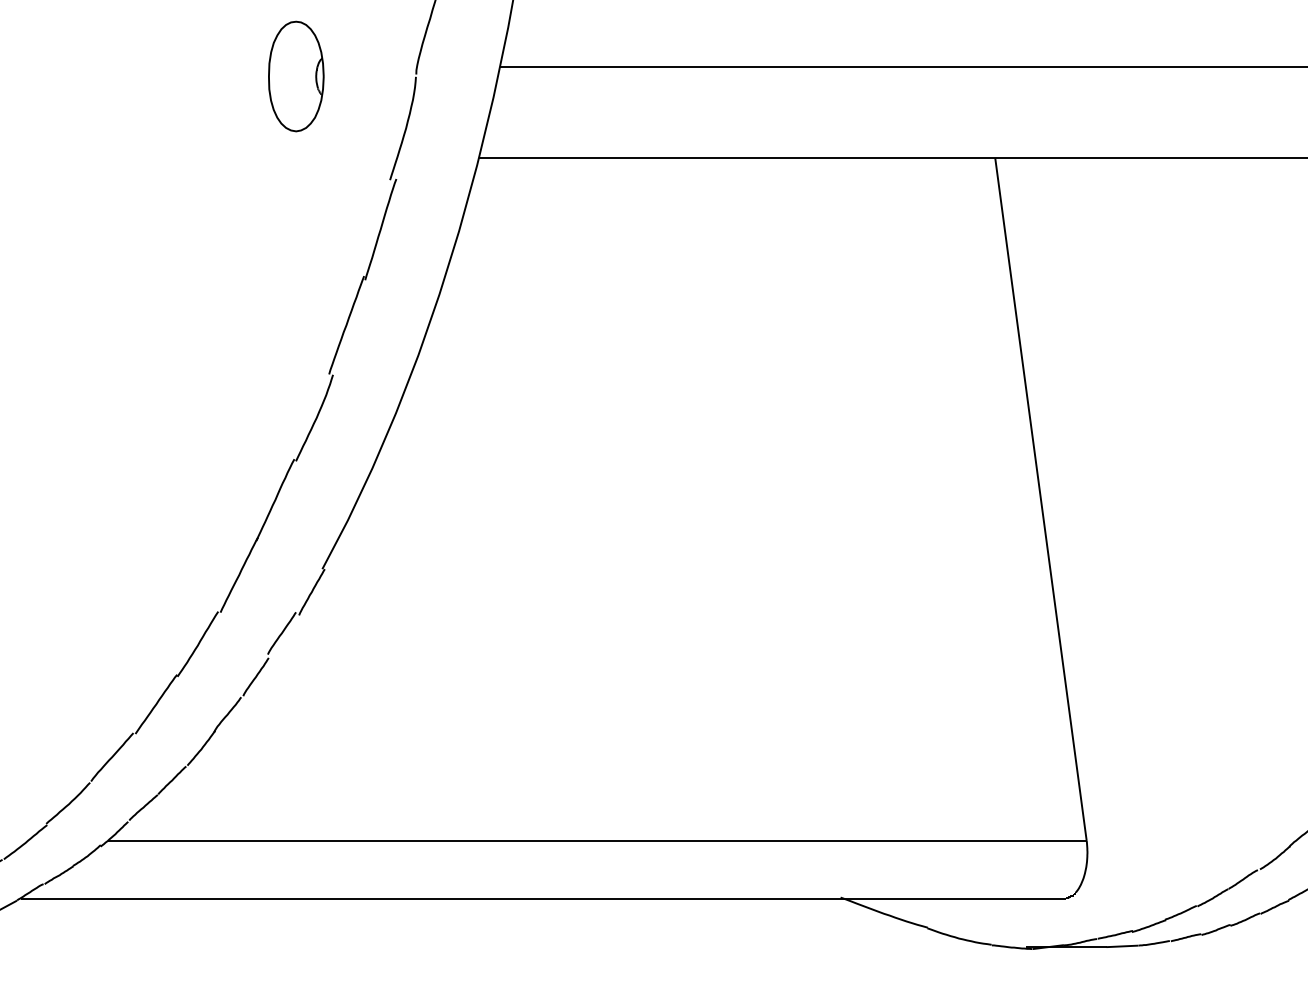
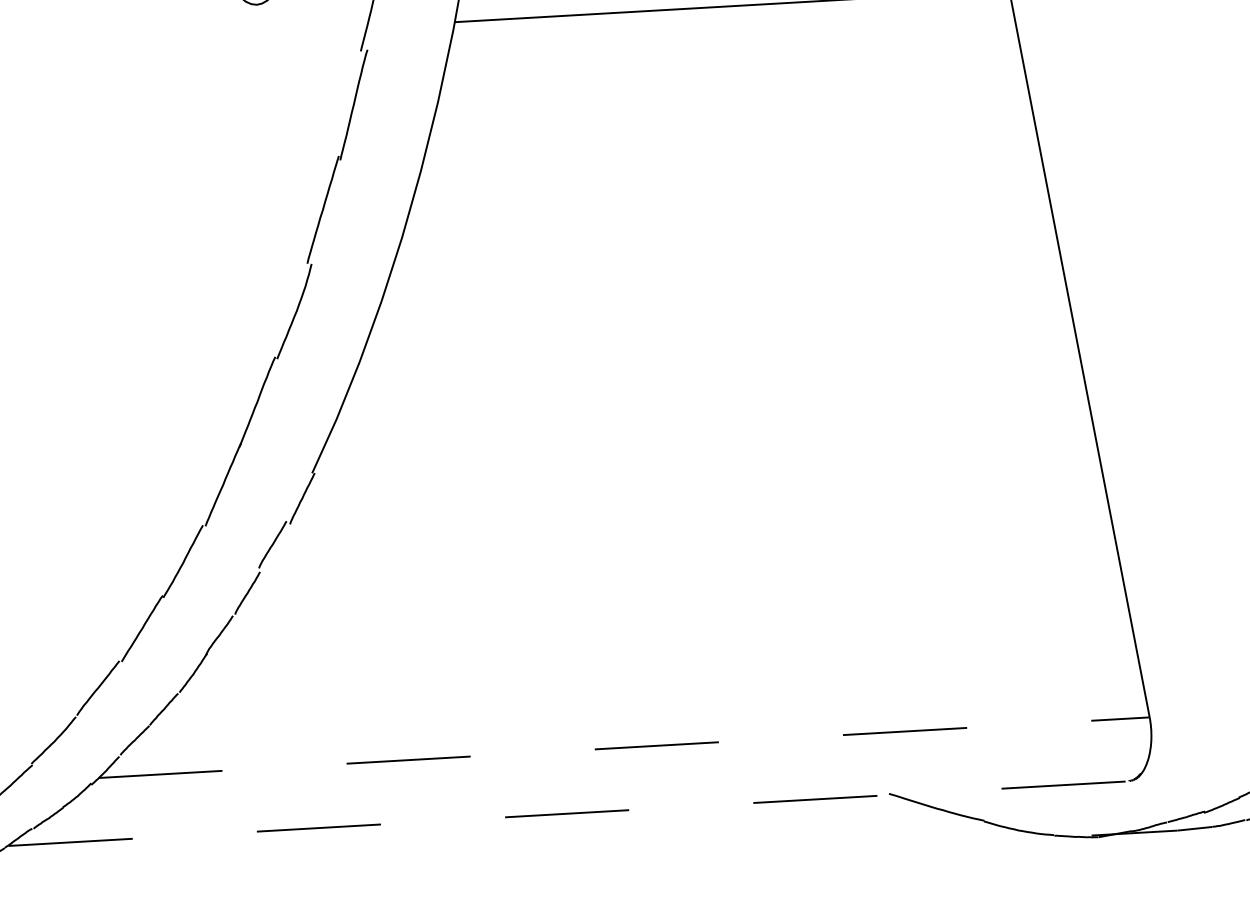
line: (597, 840) -> (624, 747), solid -> dashed
line: (542, 898) -> (568, 813), solid -> dashed

